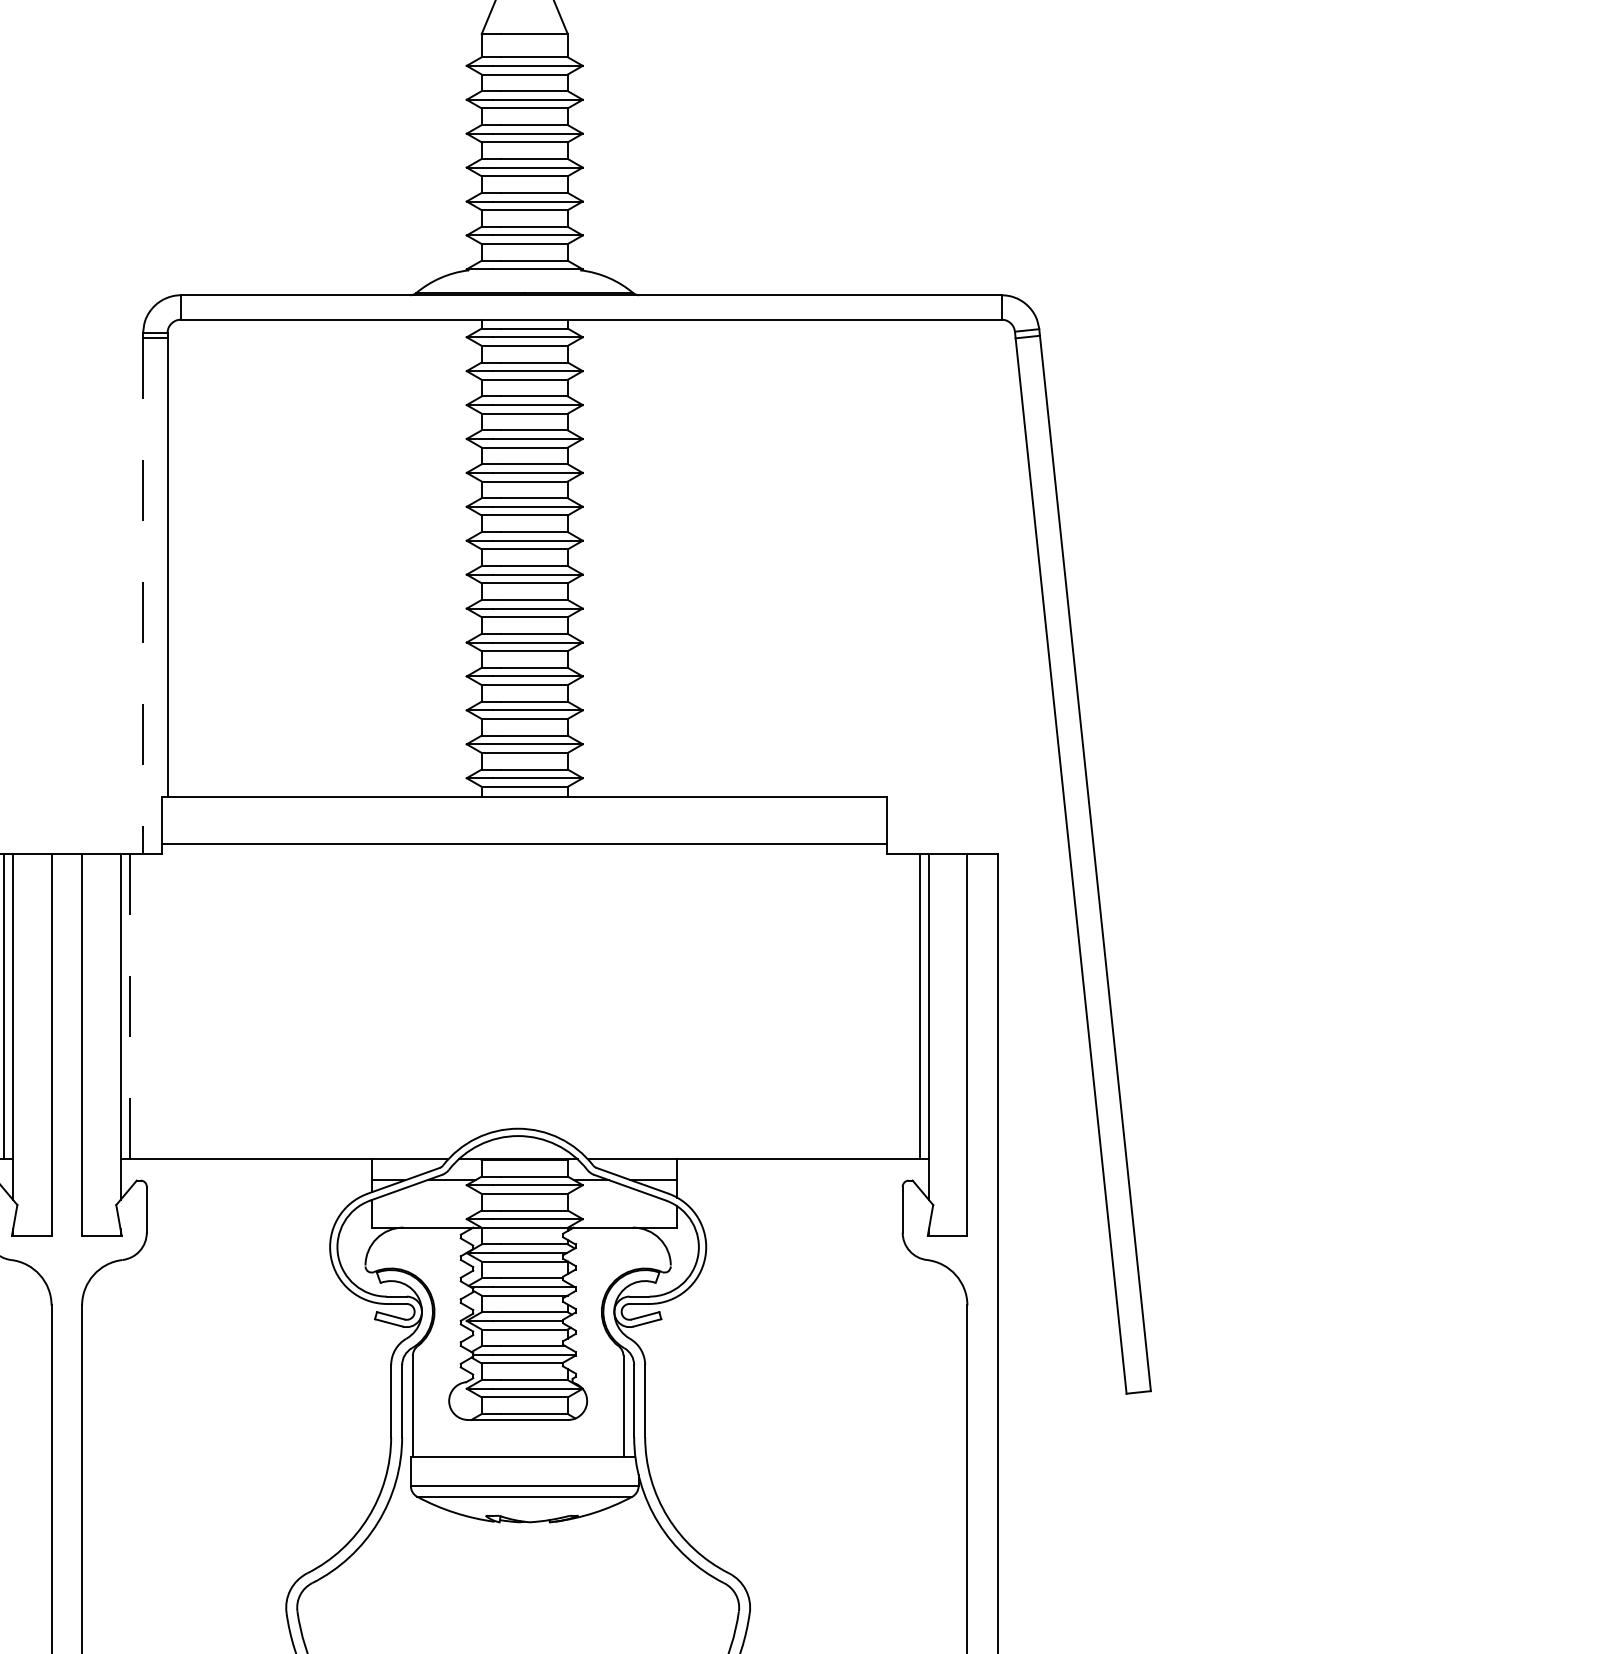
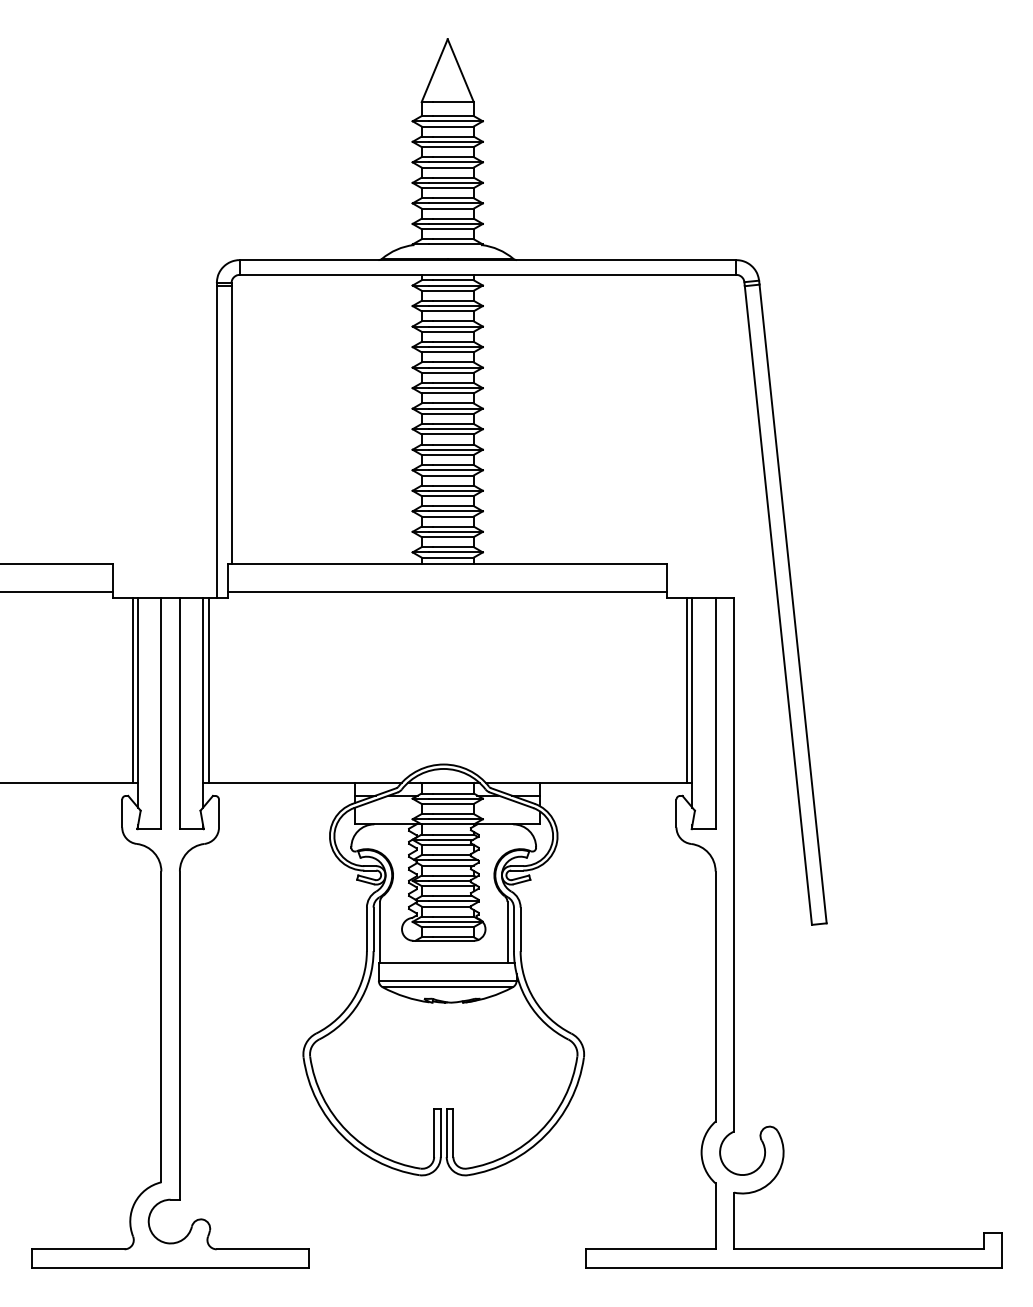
line: (142, 596) -> (216, 442), dashed -> solid
line: (129, 1006) -> (208, 690), dashed -> solid

